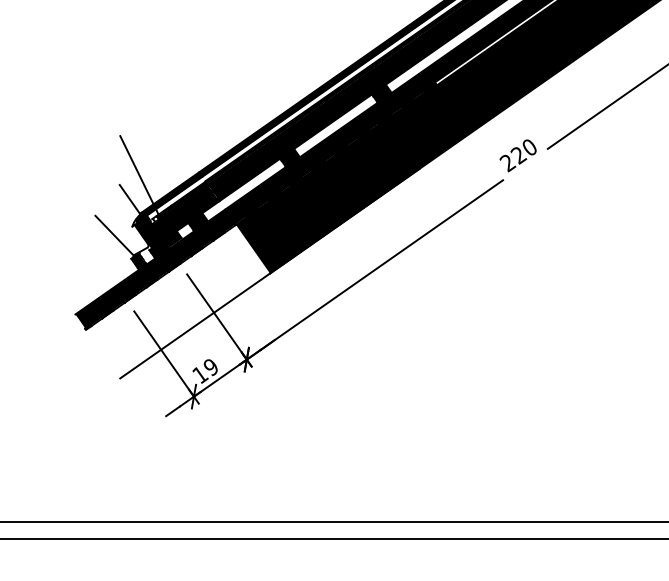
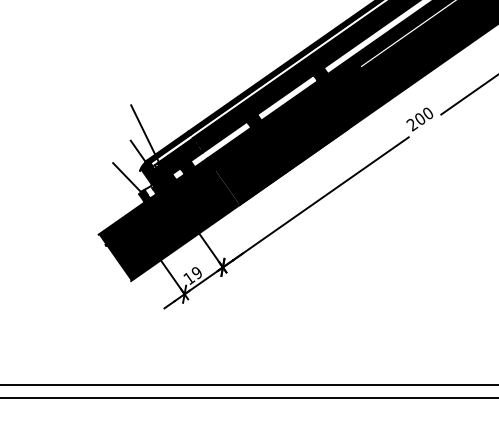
text: (519, 155) -> (420, 119), 220 -> 200
fill: (177, 301) -> (172, 225), added

